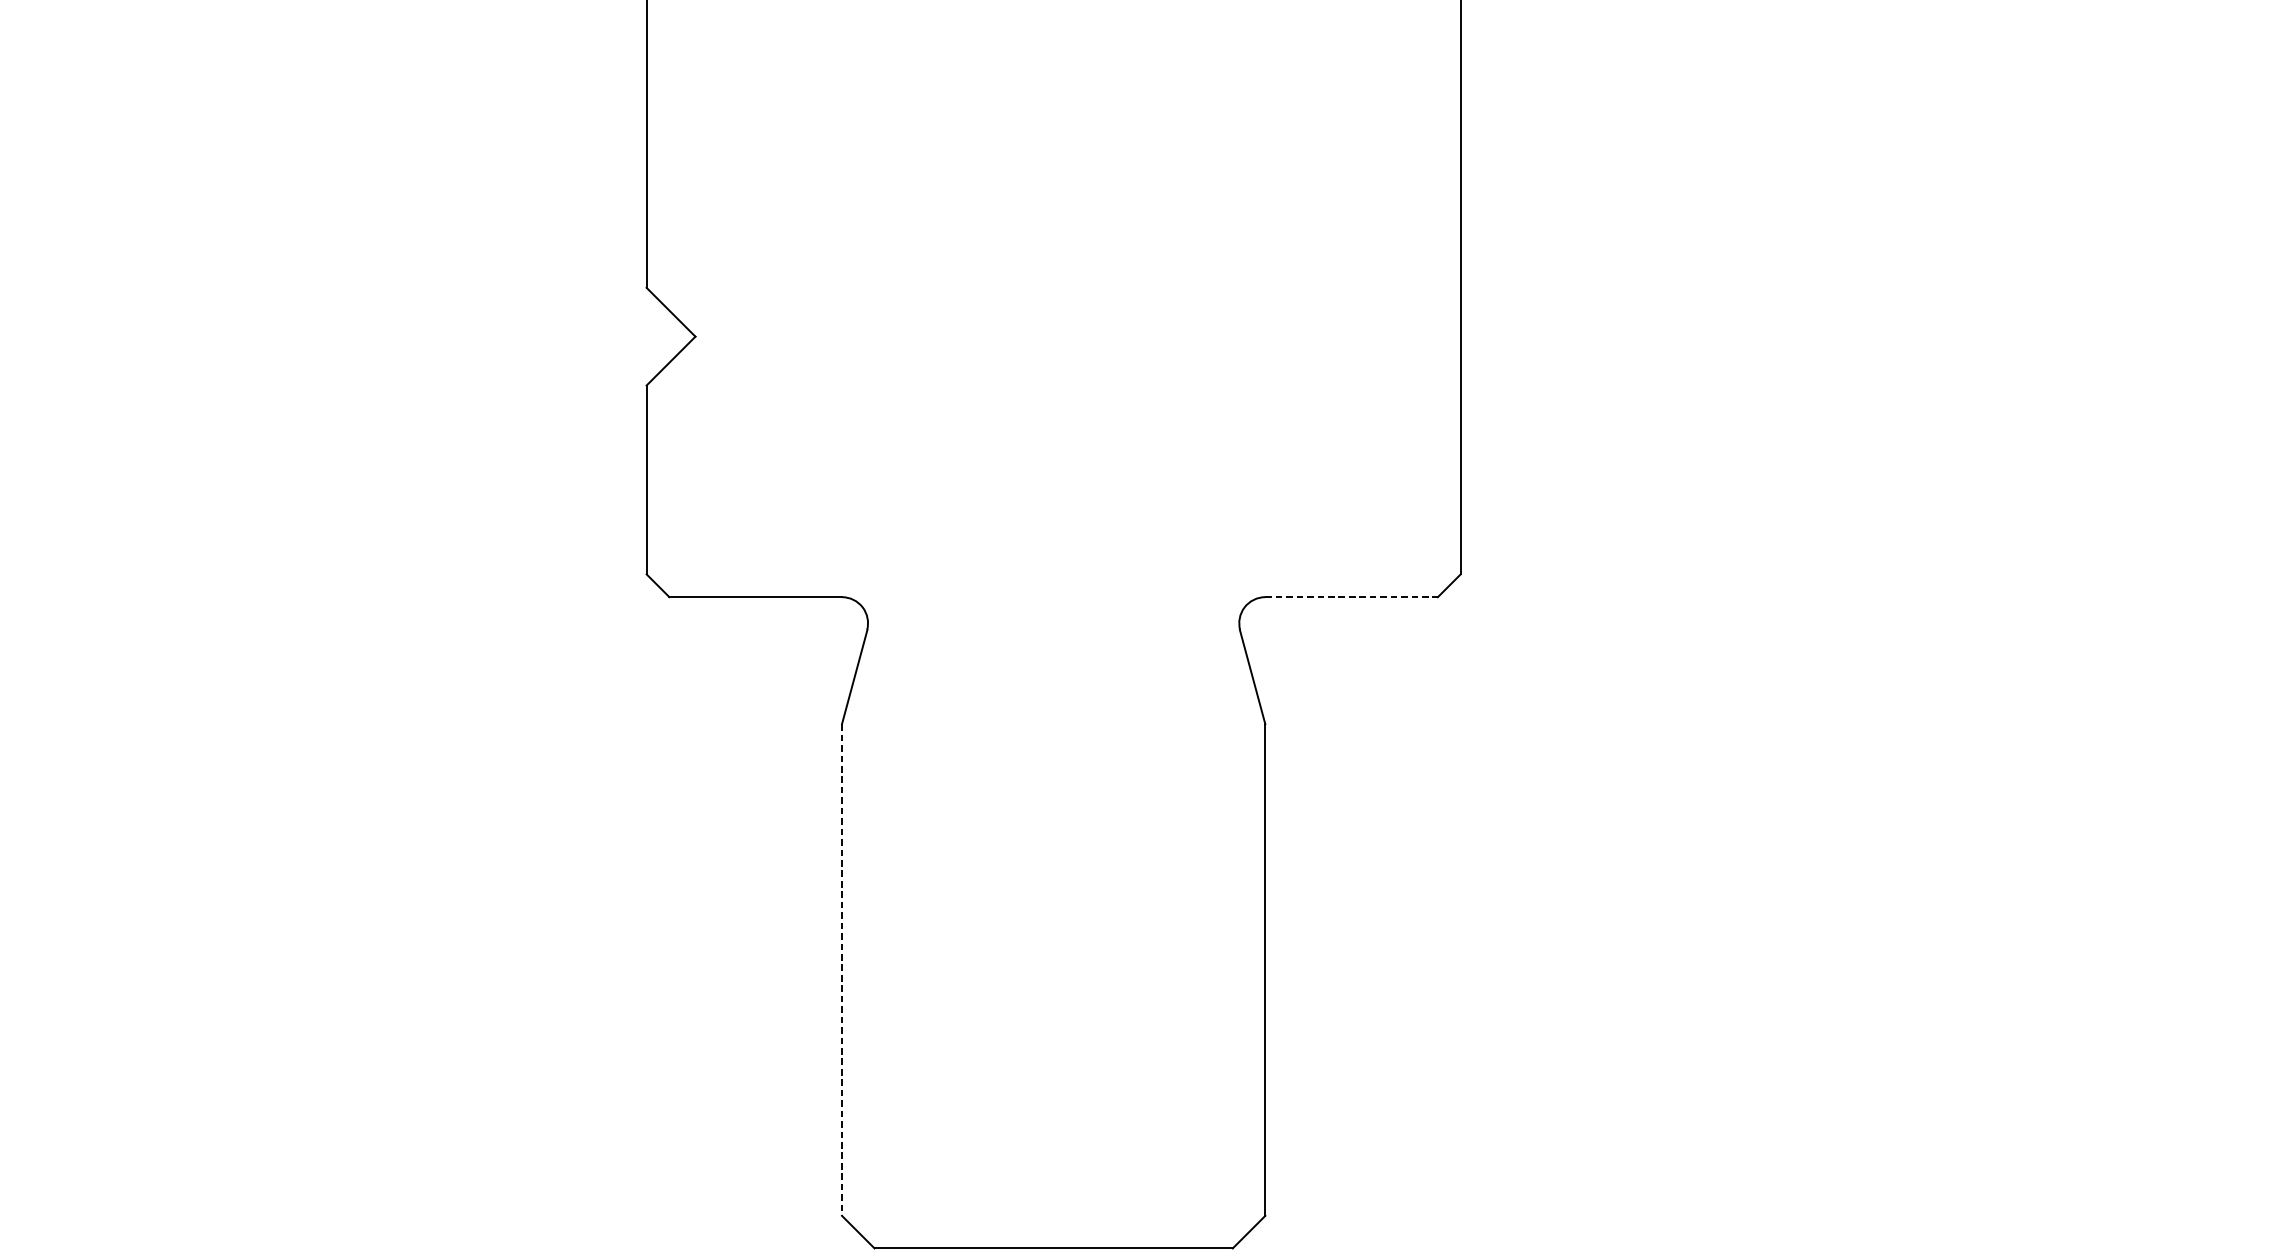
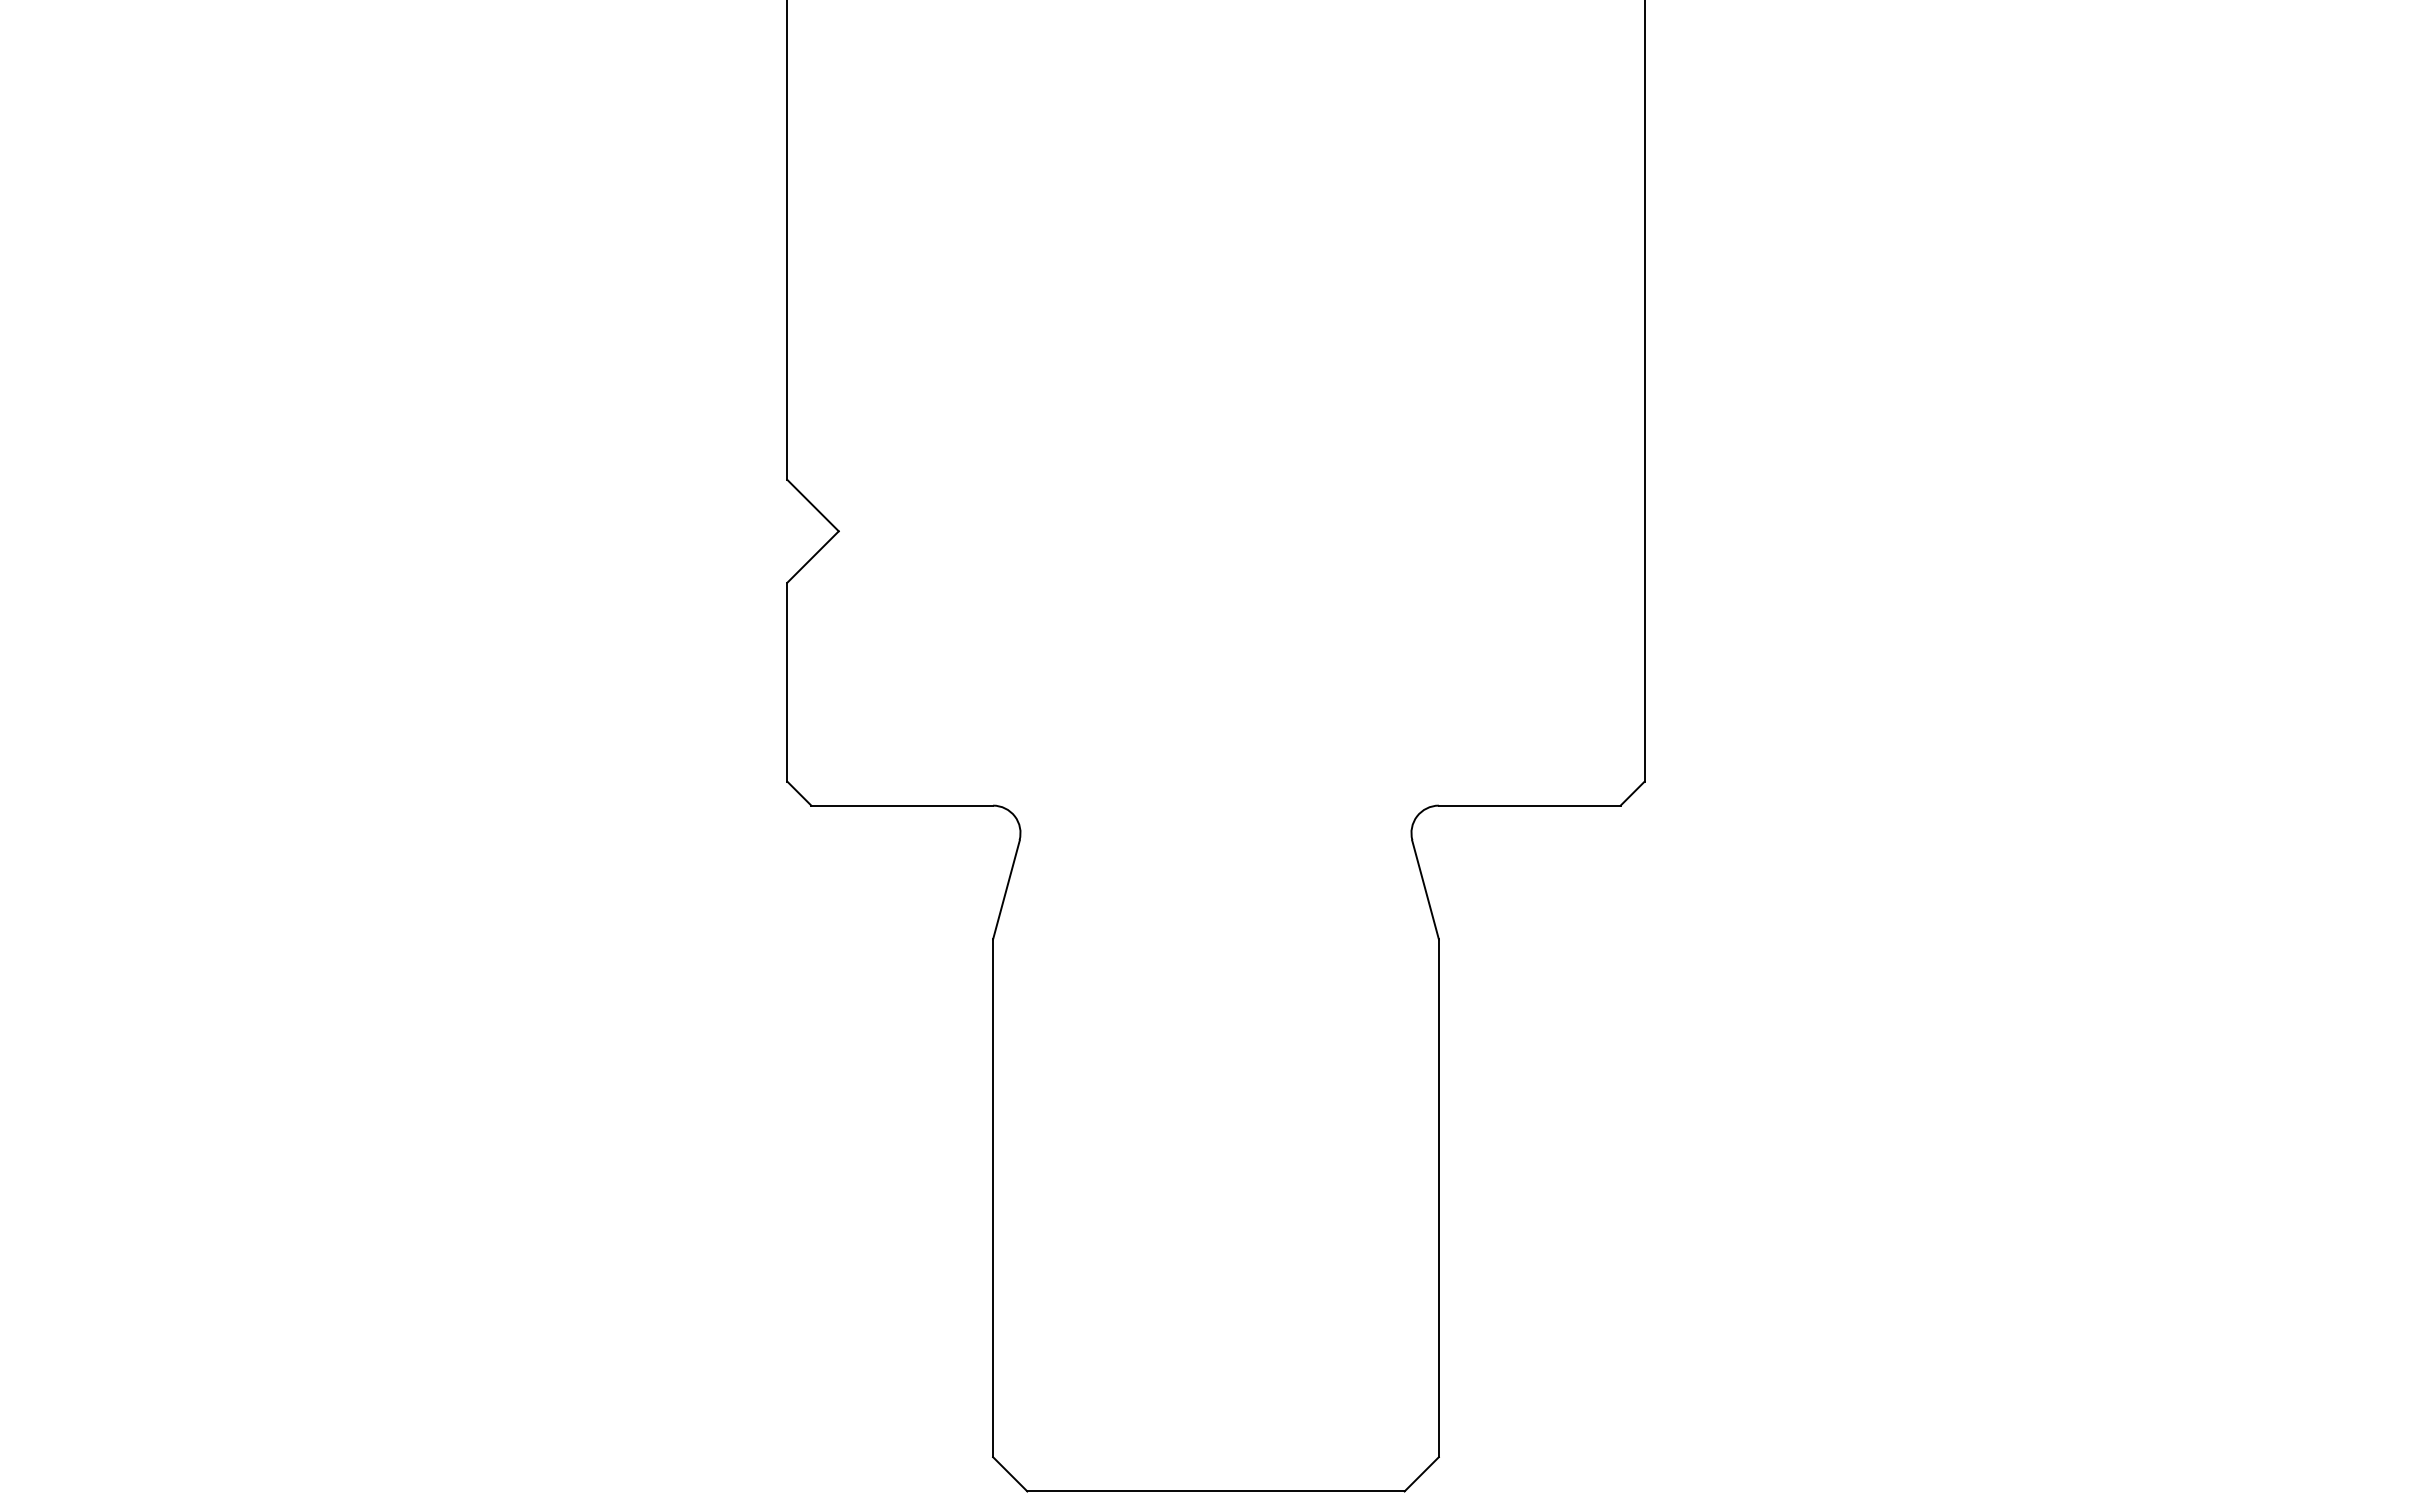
line: (1351, 597) -> (1529, 805), dashed -> solid
line: (842, 970) -> (993, 1198), dashed -> solid

